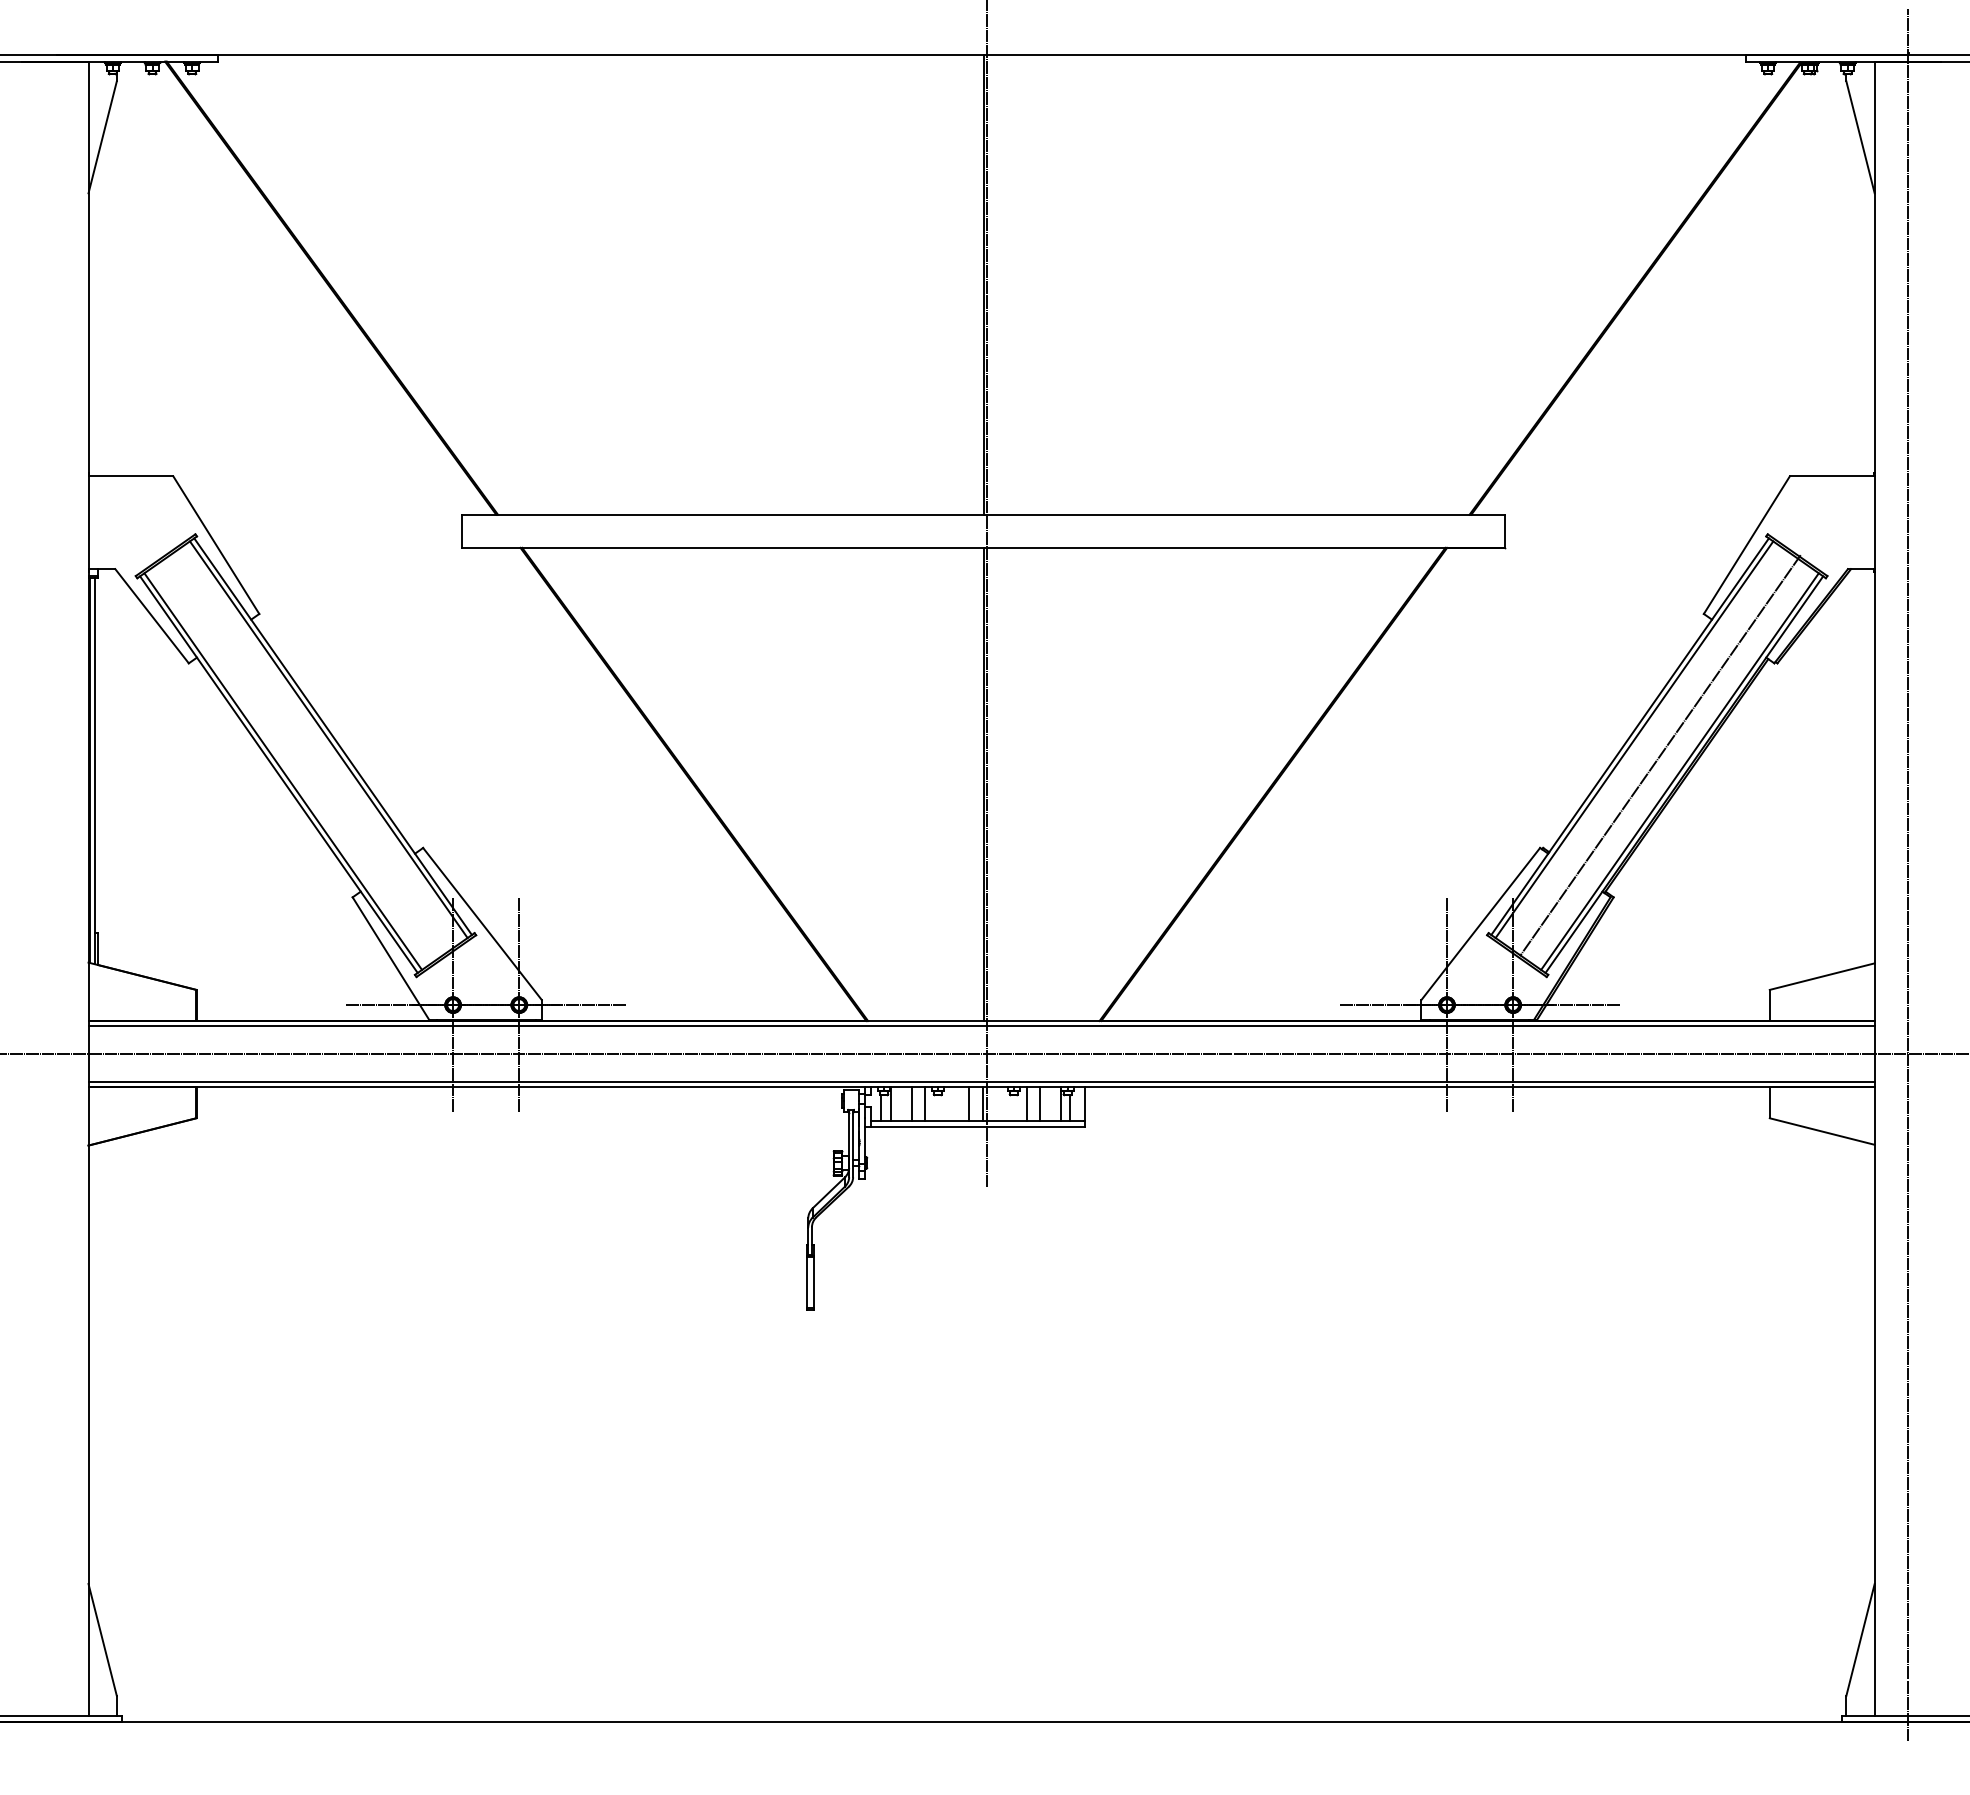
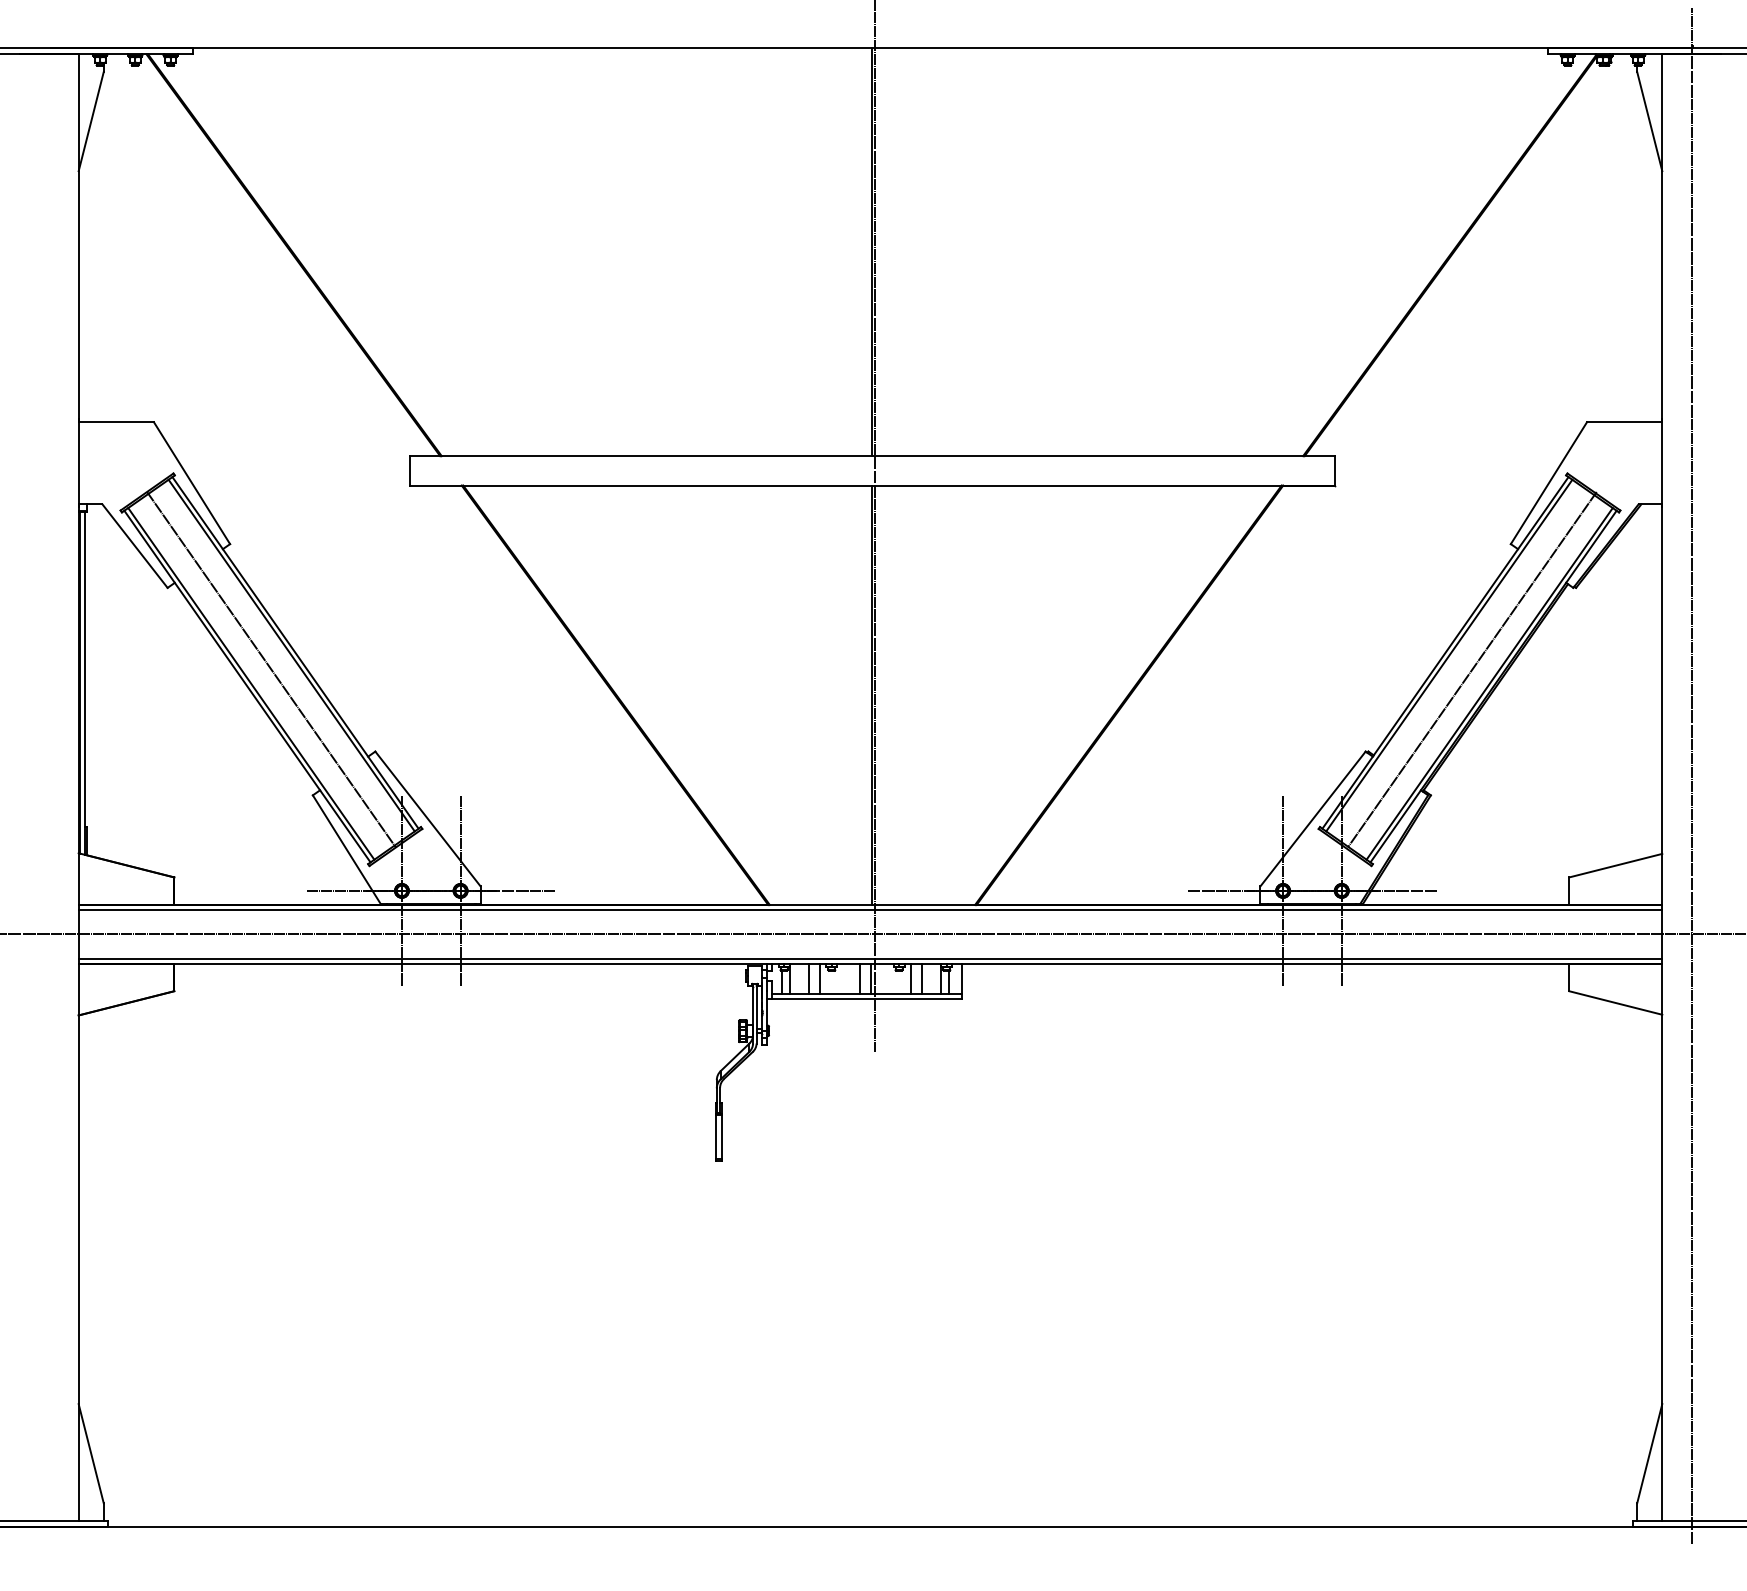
line: (305, 755) -> (271, 669), added

